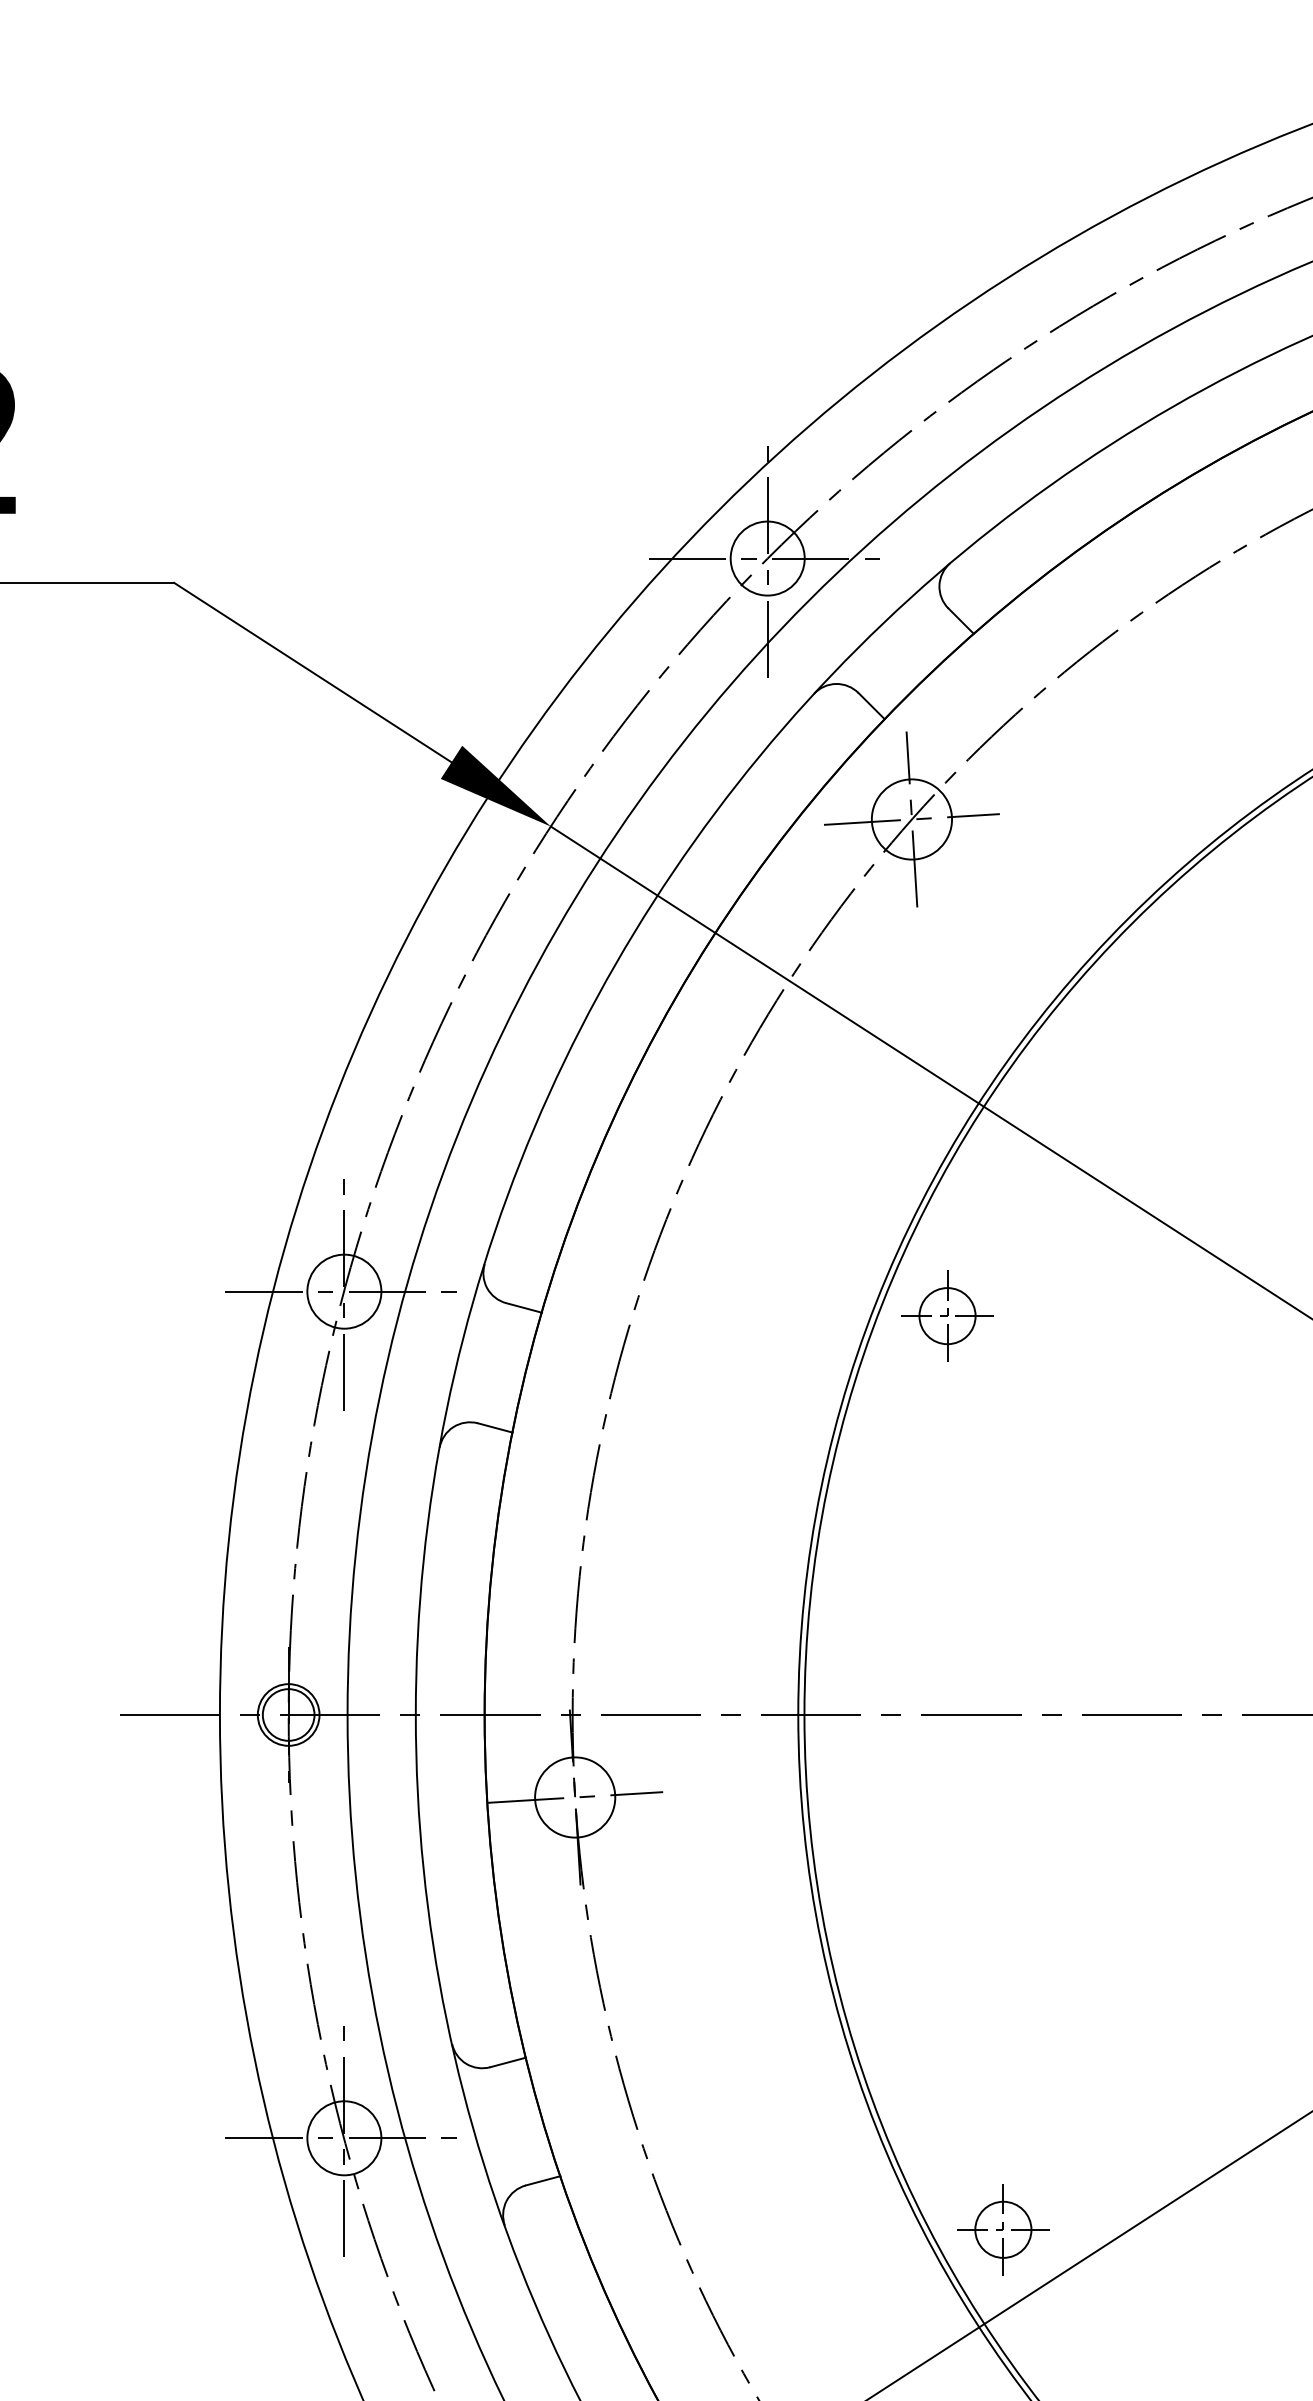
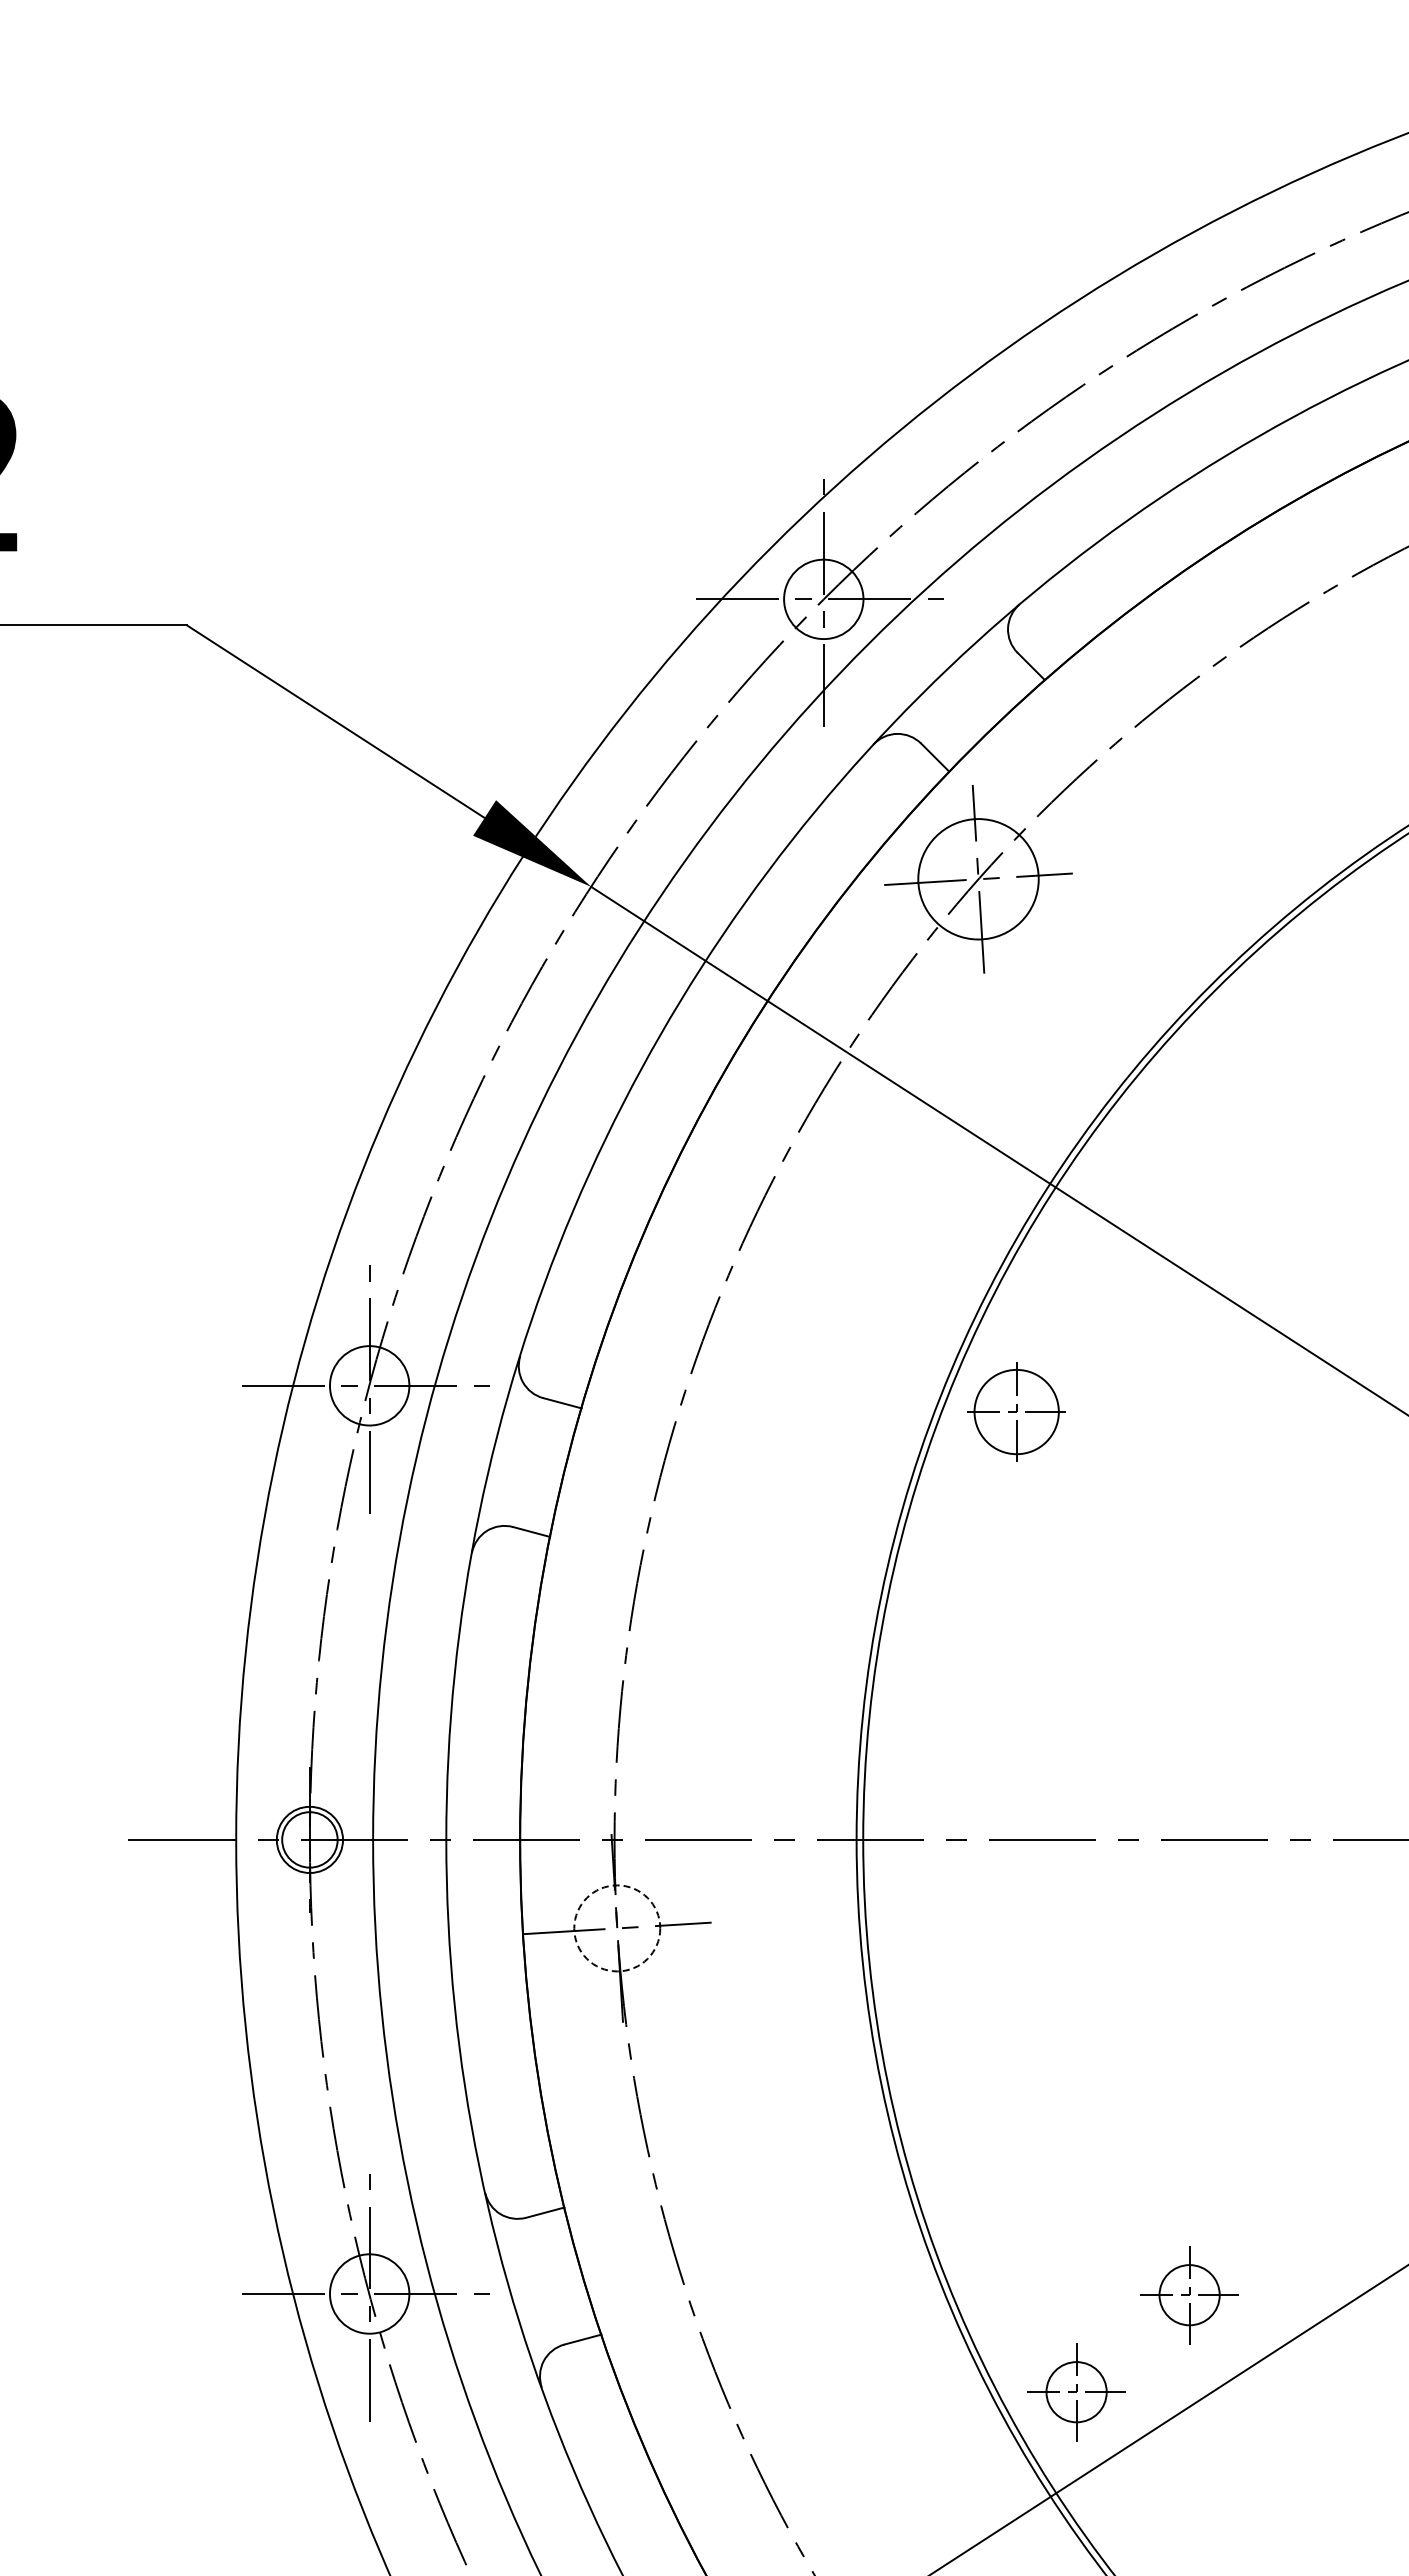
circle: (911, 819) -> (978, 879), size x1.4
circle: (947, 1315) -> (1016, 1411), size x1.4
circle: (575, 1797) -> (617, 1928), solid -> dashed
part: (1108, 2139) -> (1189, 2295), added

